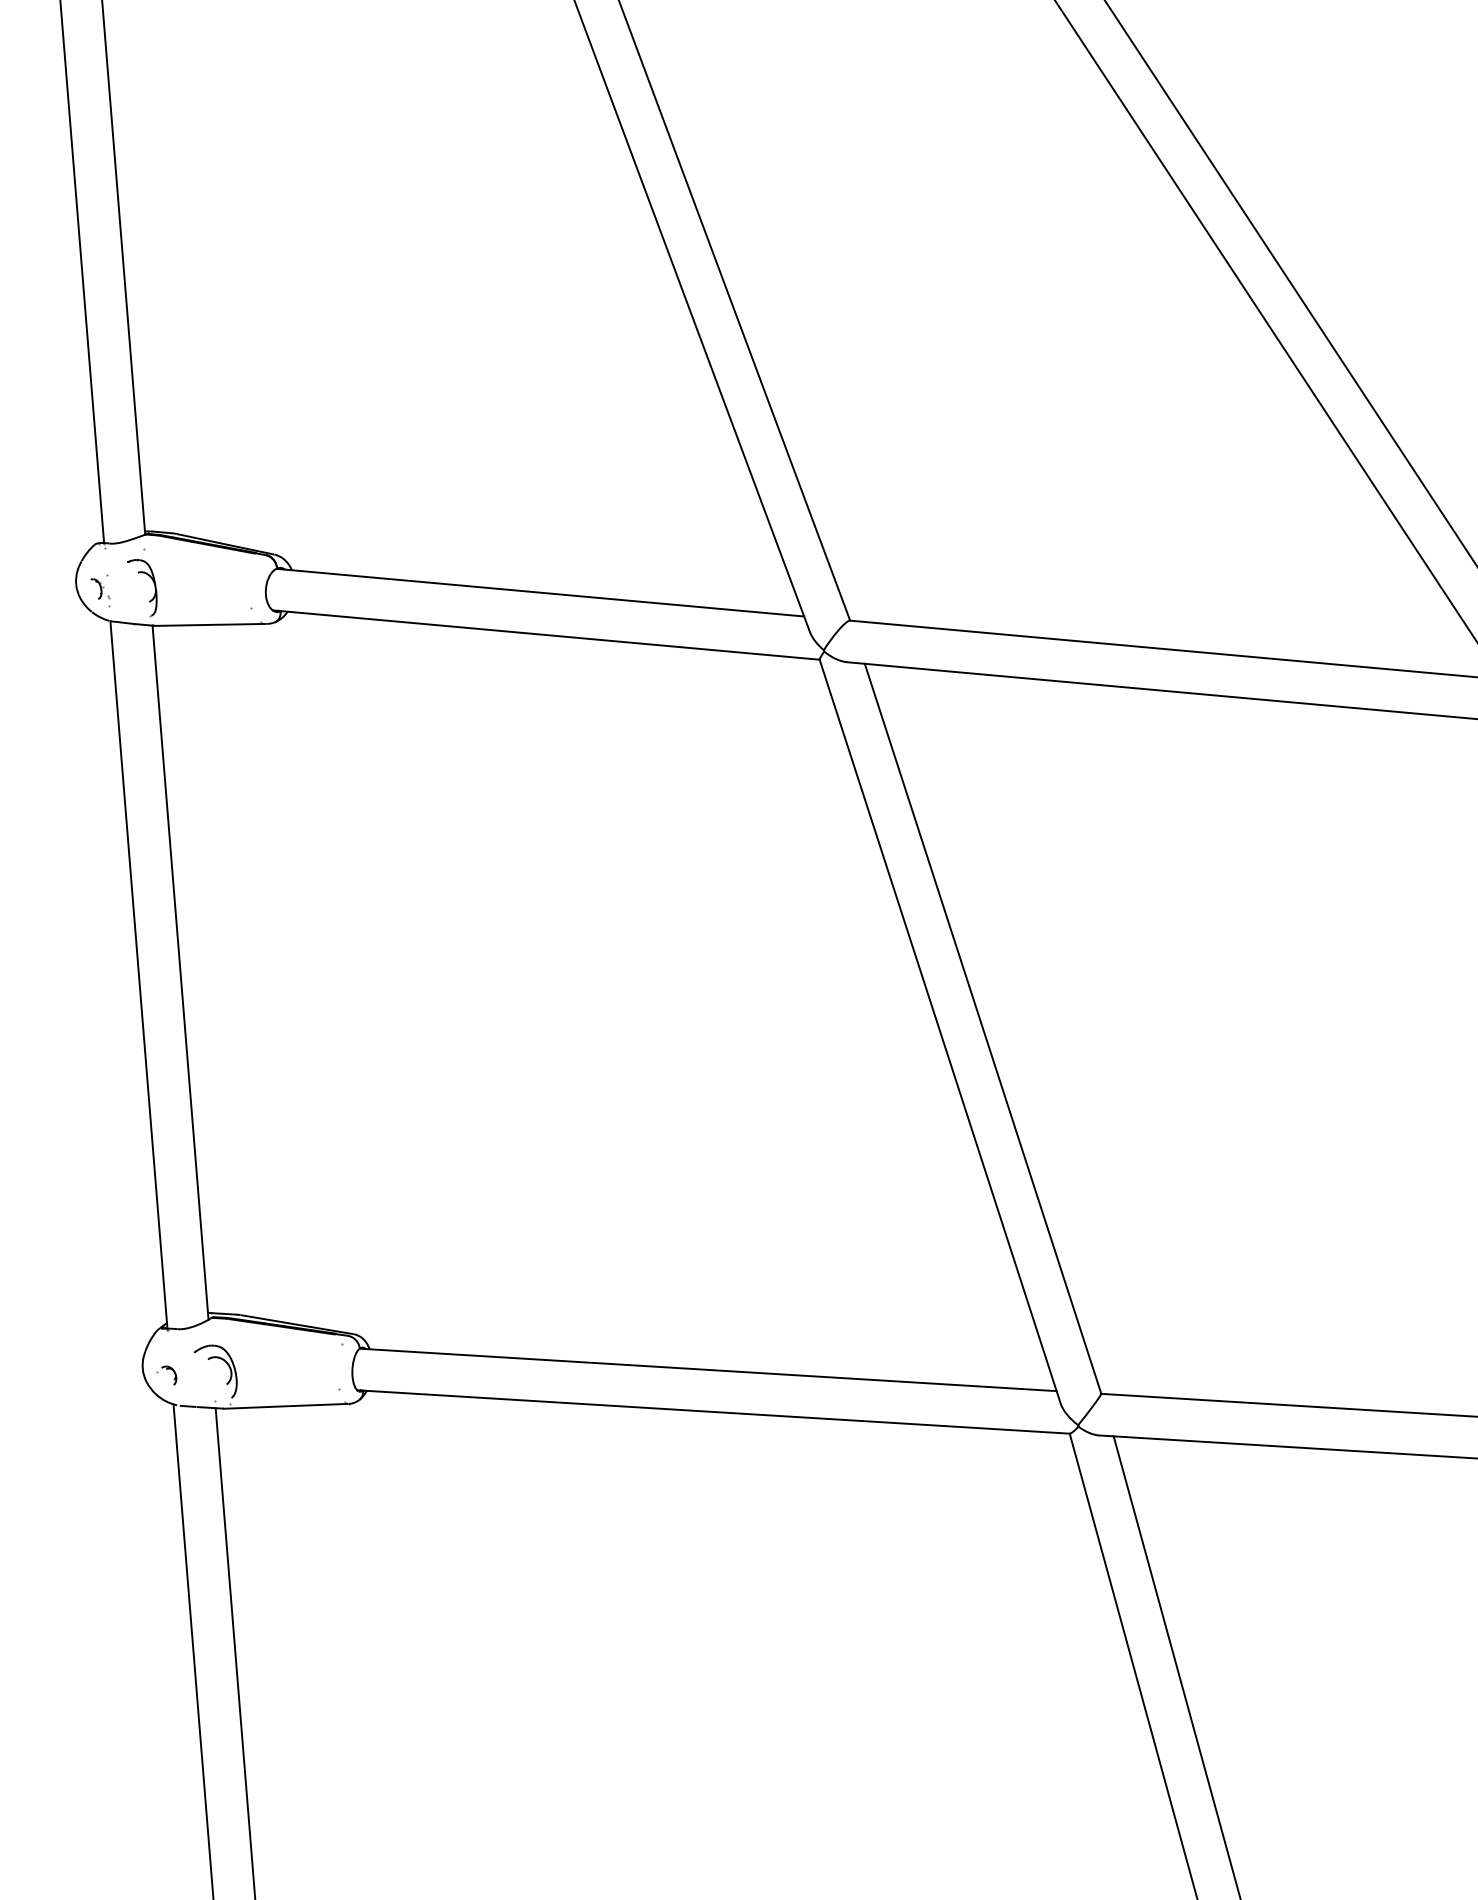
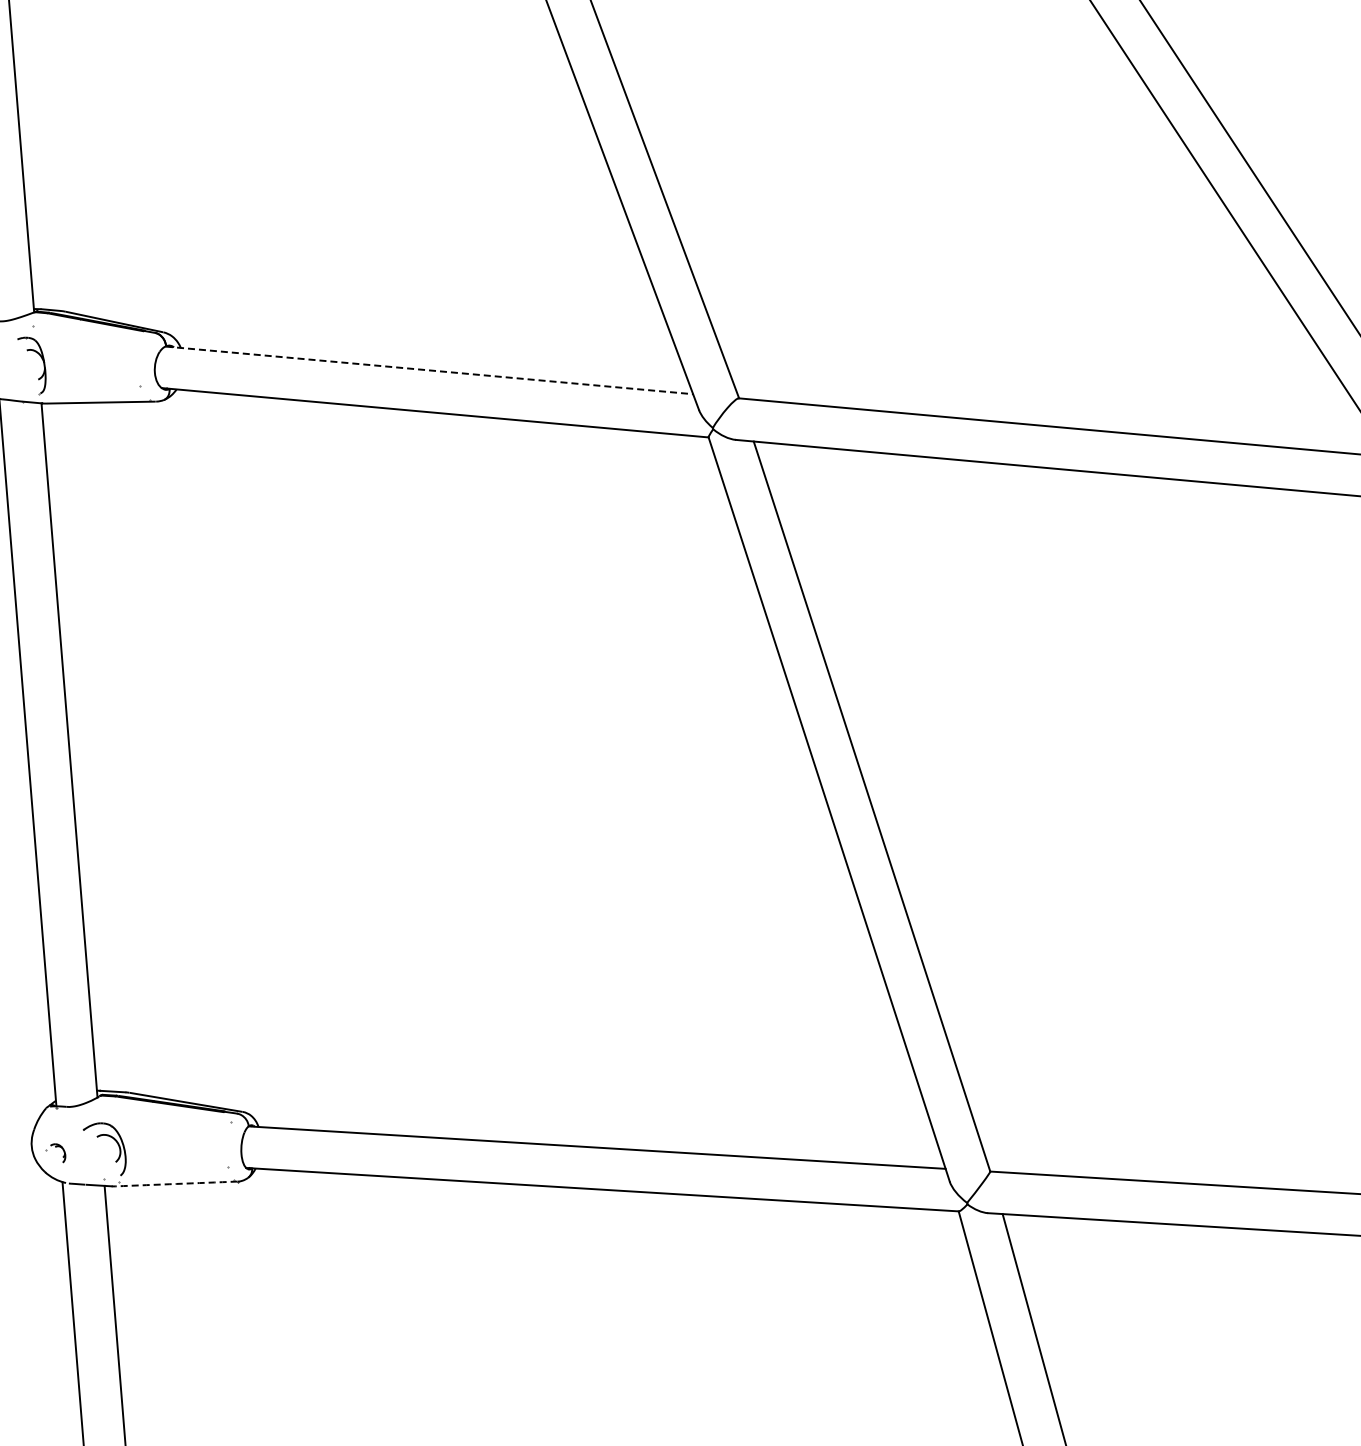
line: (540, 592) -> (429, 370), solid -> dashed
line: (287, 1406) -> (176, 1184), solid -> dashed

